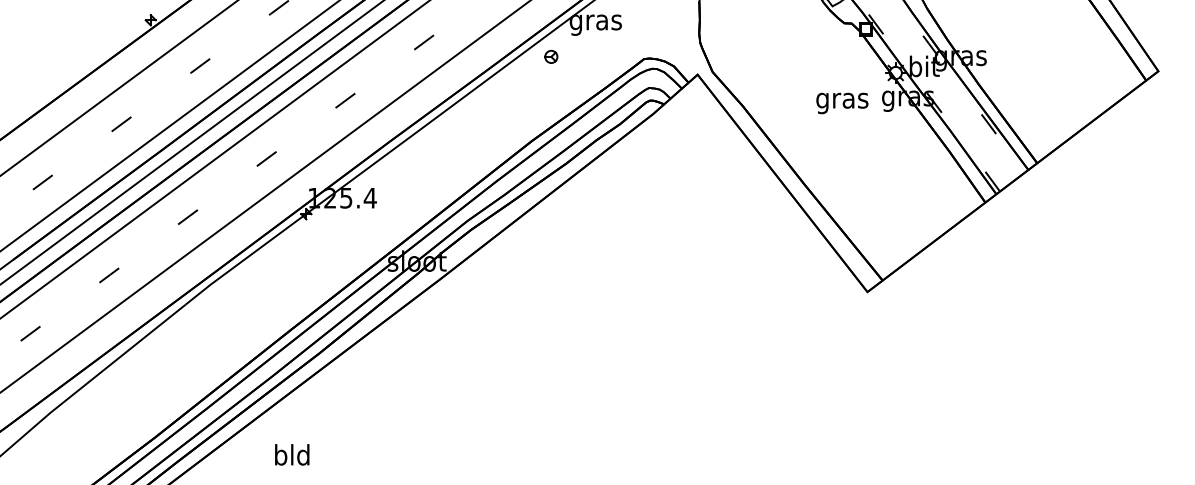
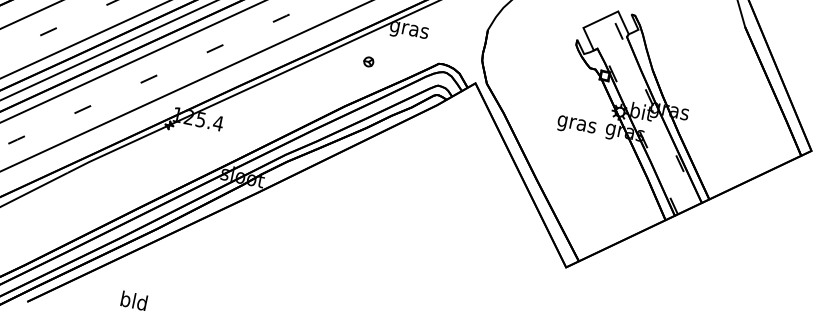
part: (551, 56) -> (369, 61), moved
text: (292, 454) -> (134, 300), moved

